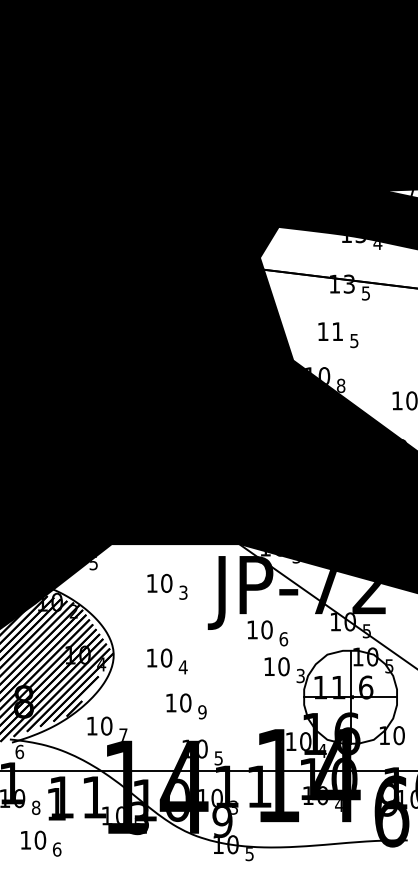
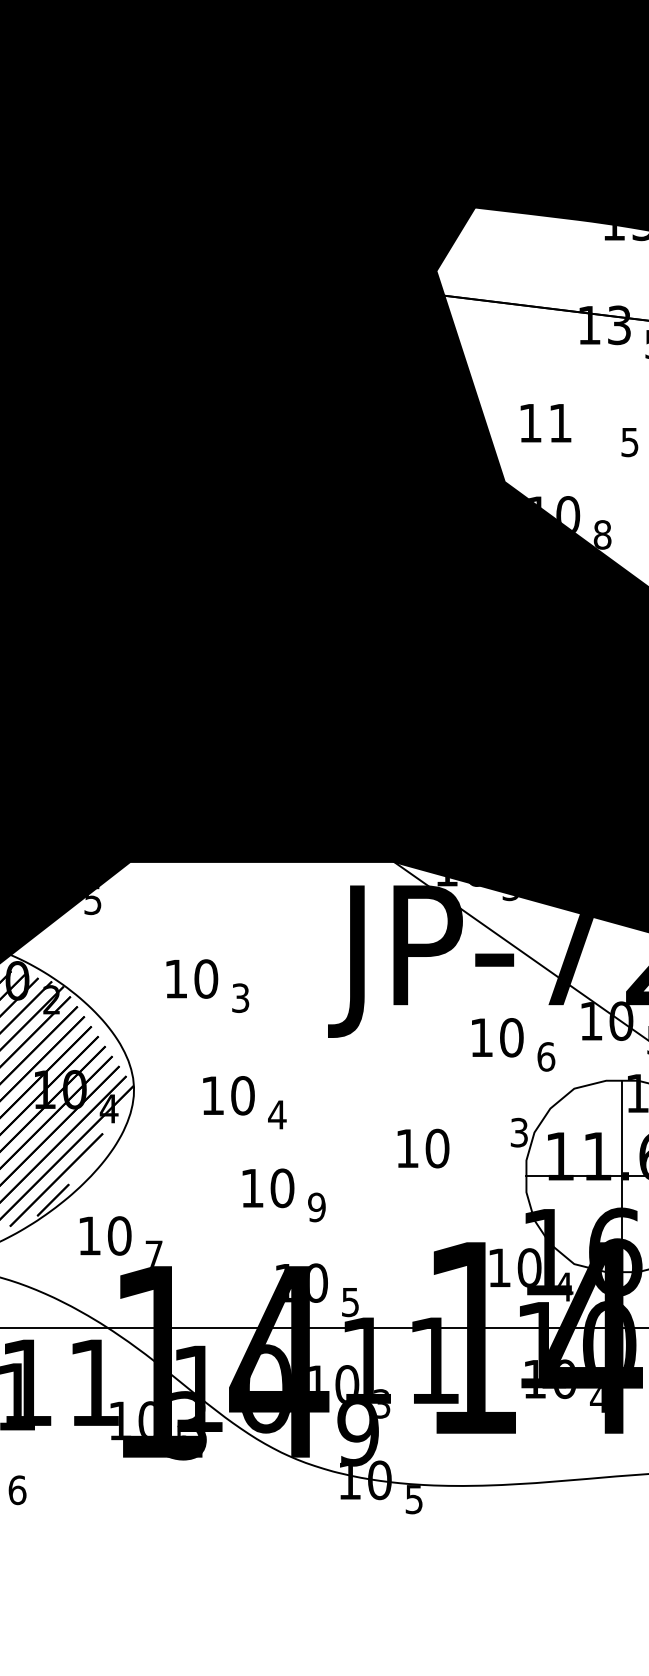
text: (330, 331) -> (545, 422), moved
text: (167, 586) -> (207, 985), moved
text: (267, 633) -> (512, 1045), moved
text: (276, 666) -> (422, 1148), moved

